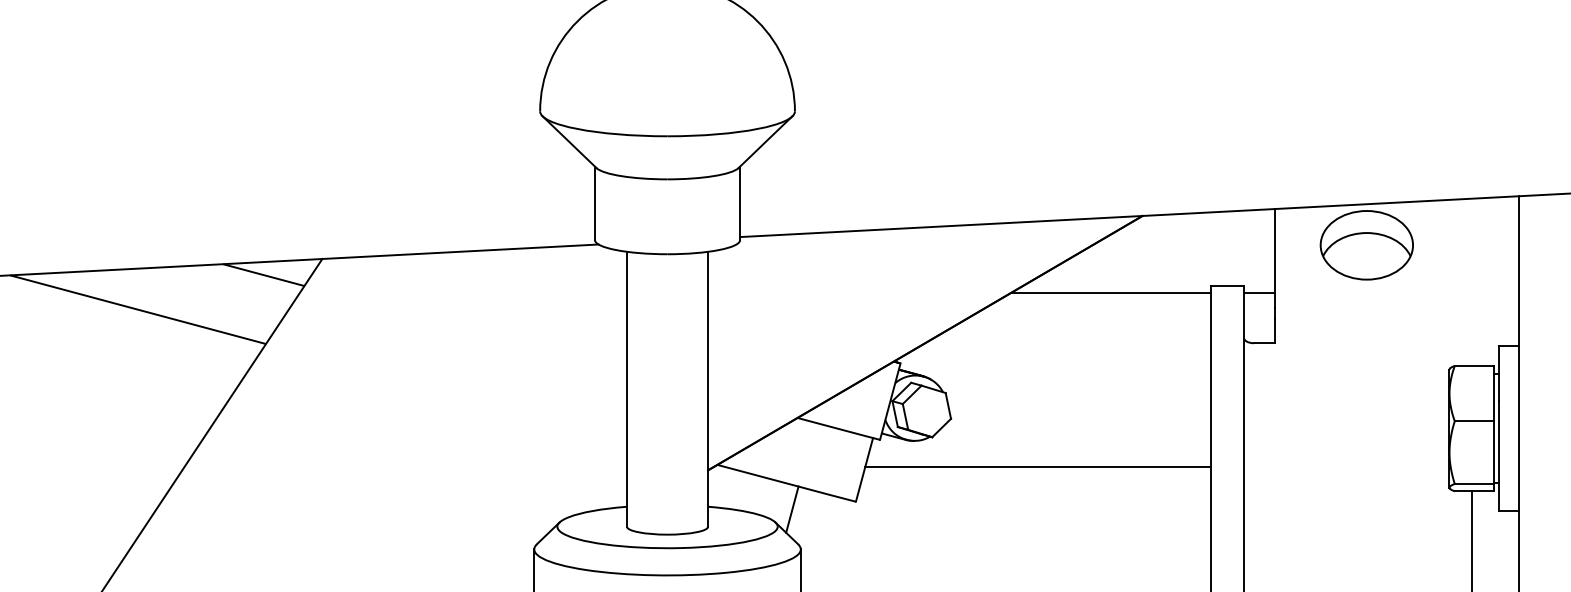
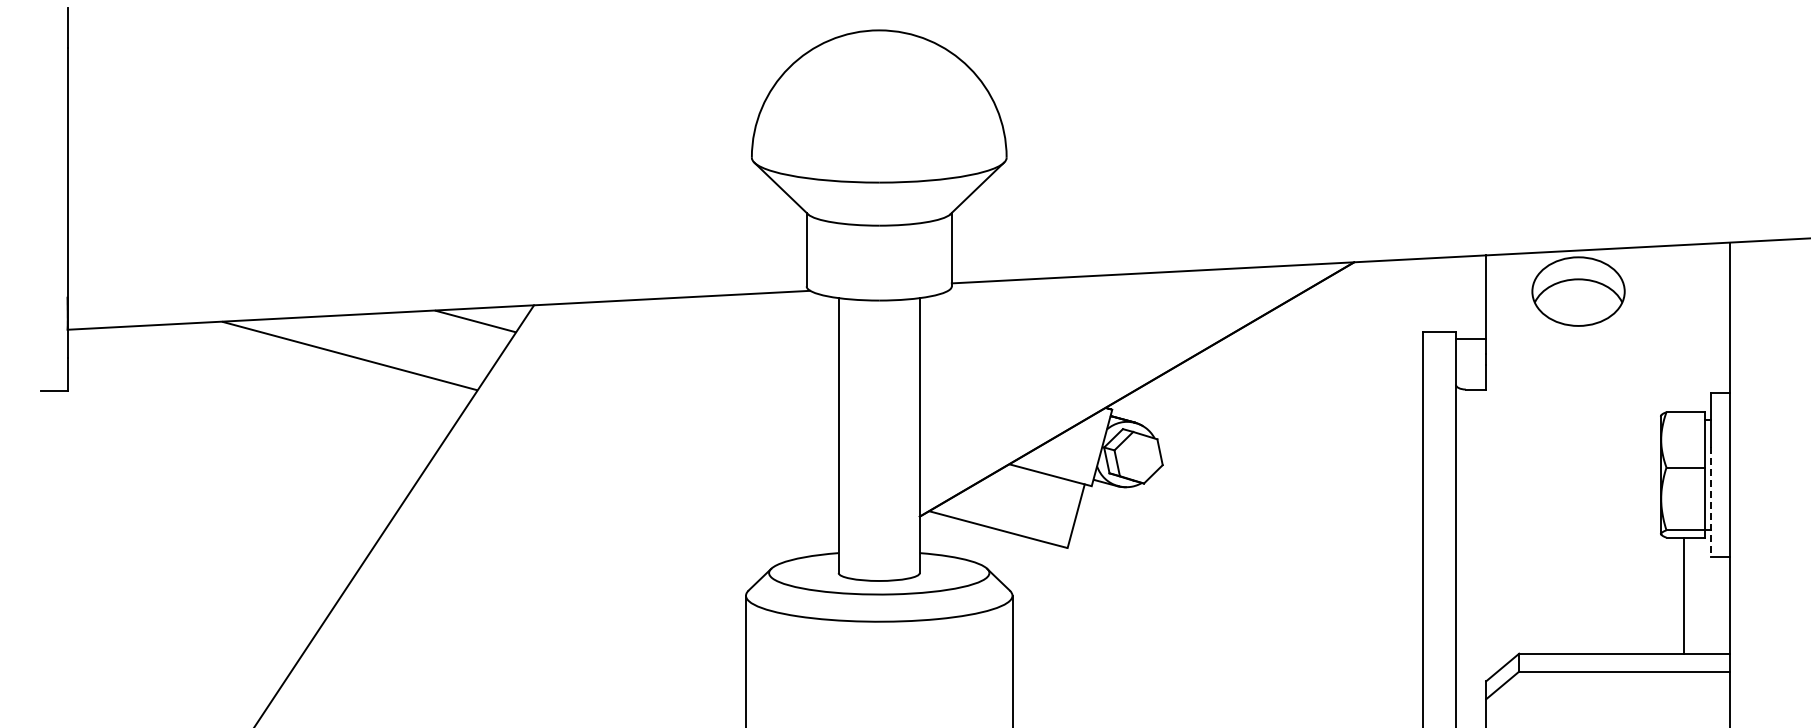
line: (1110, 292) -> (1322, 338), removed
line: (1498, 456) -> (1710, 502), solid -> dashed
line: (1037, 467) -> (1249, 513), removed
line: (791, 509) -> (1003, 555), removed

